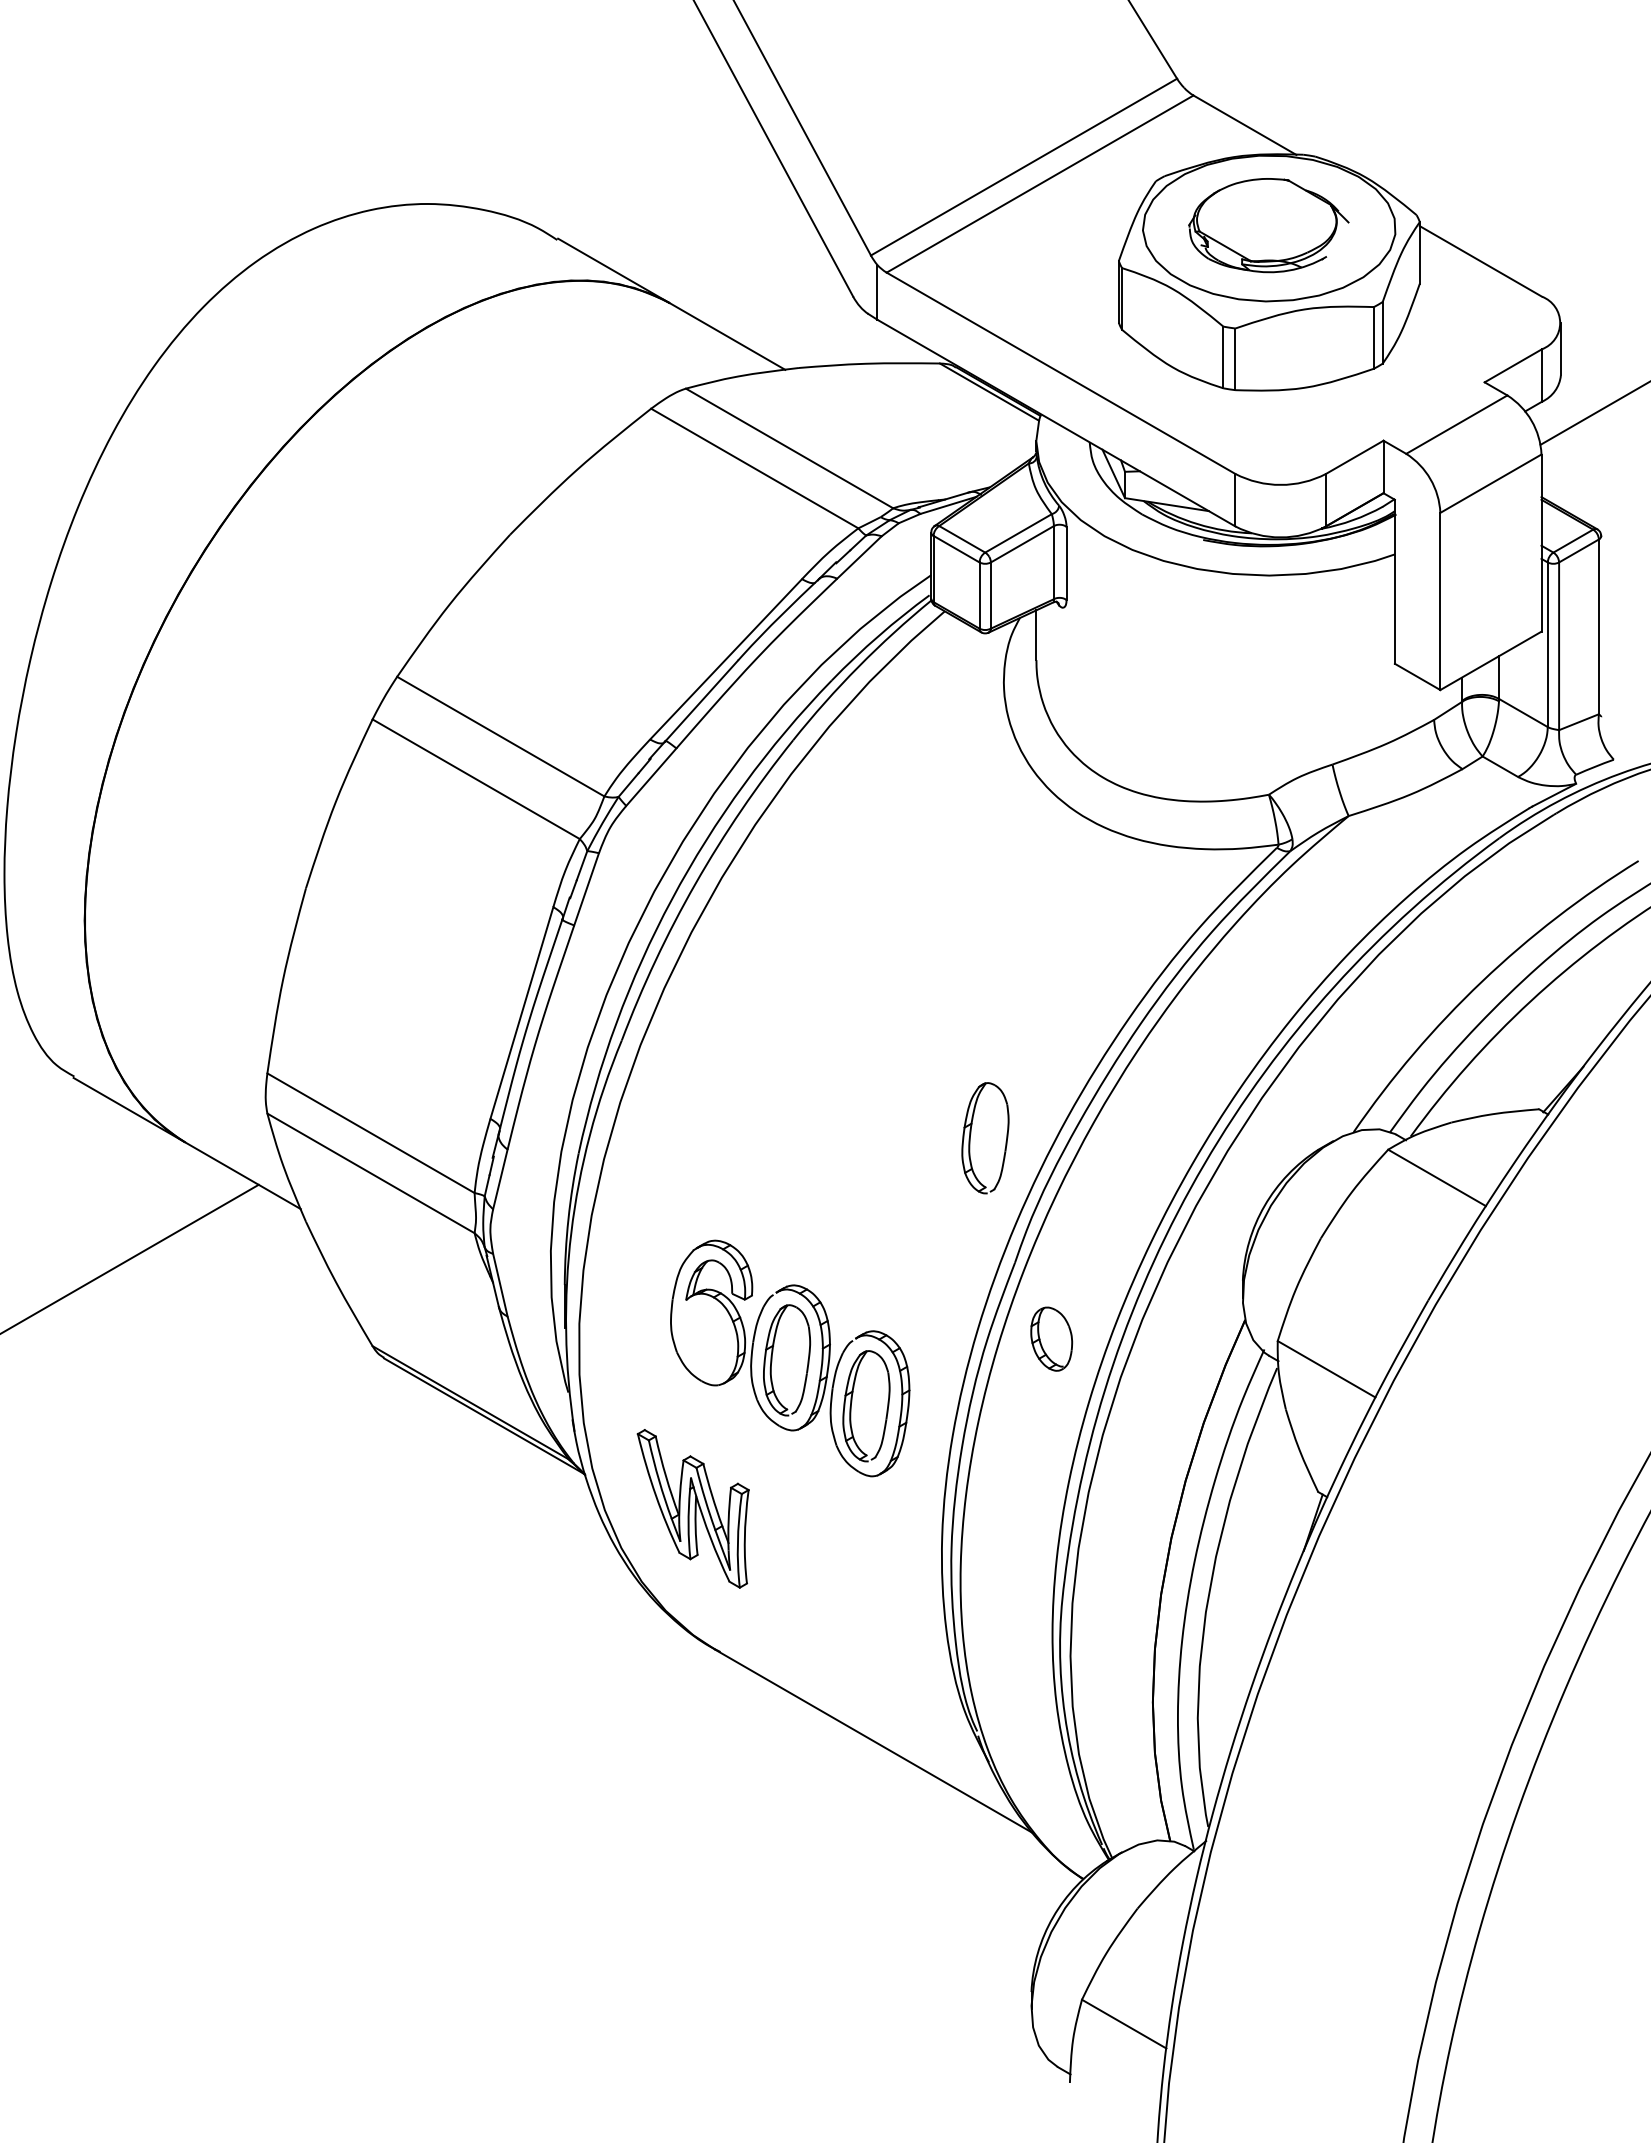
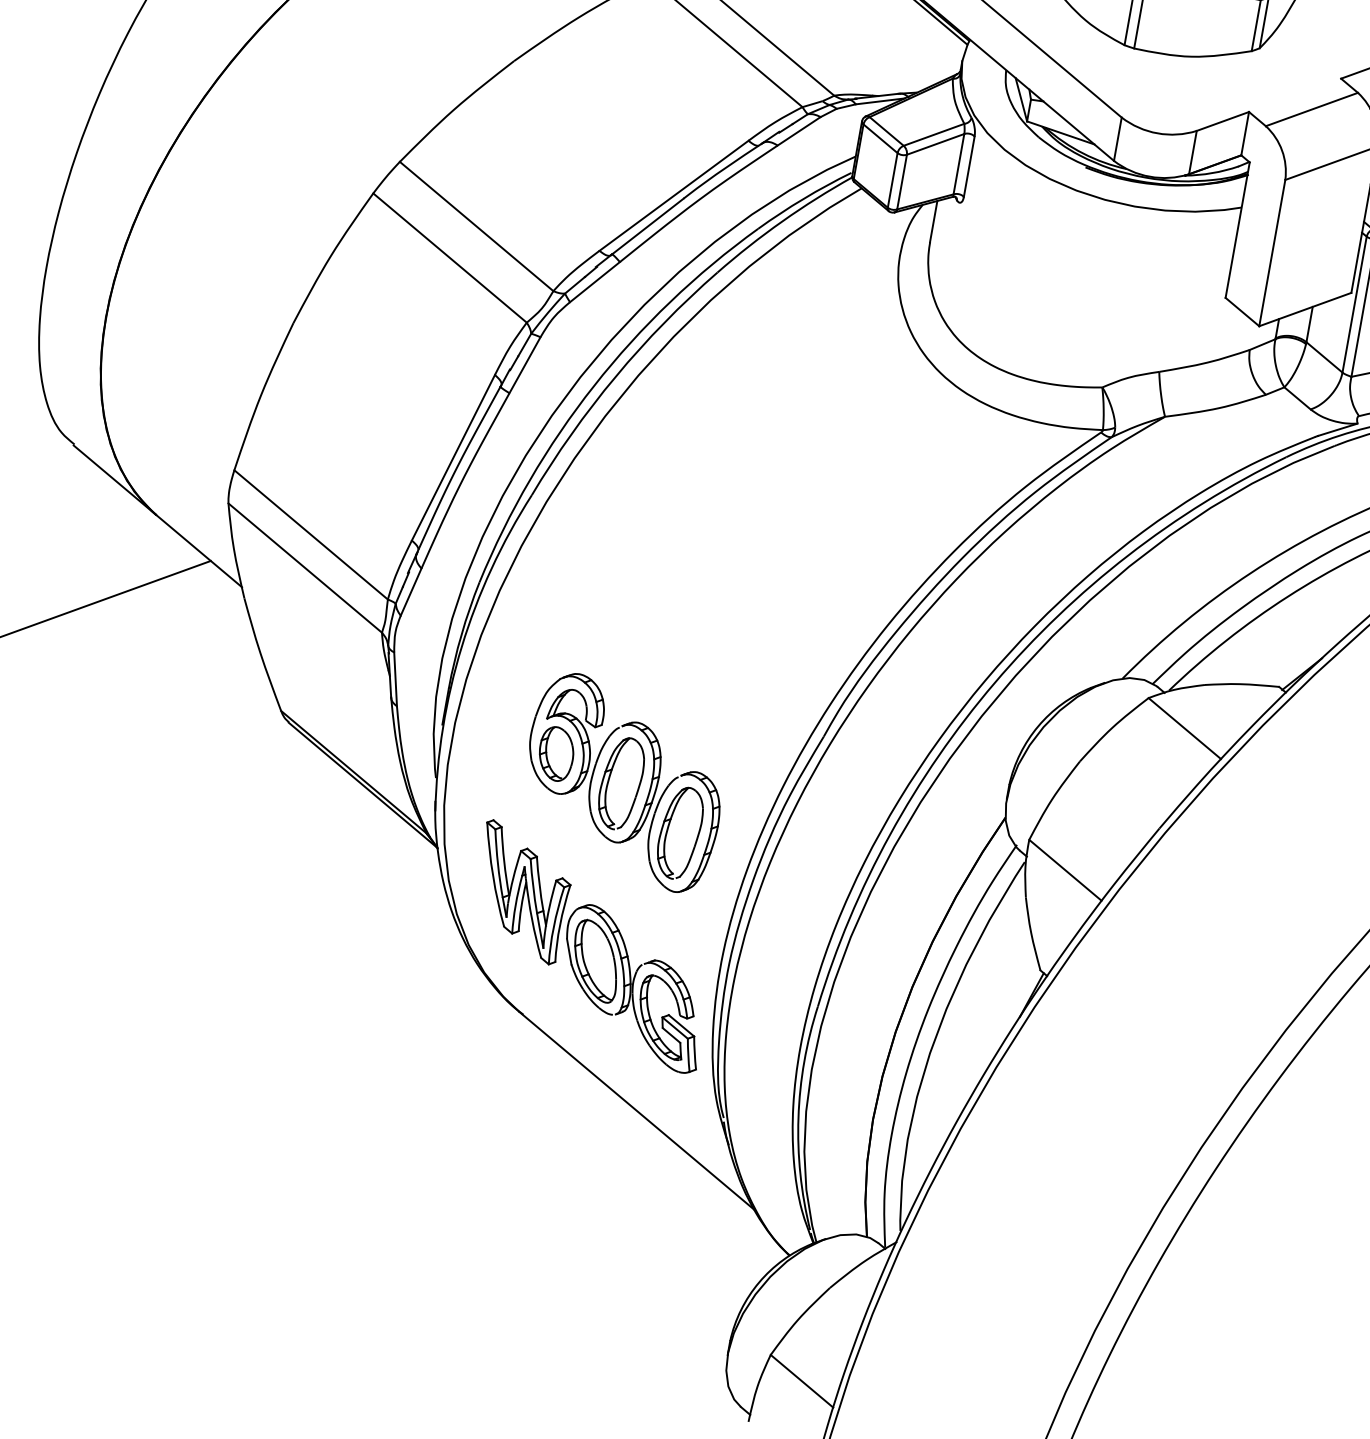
part: (971, 1134) -> (806, 624), removed
part: (1051, 1338) -> (556, 753), moved
part: (844, 1597) -> (633, 987), added

